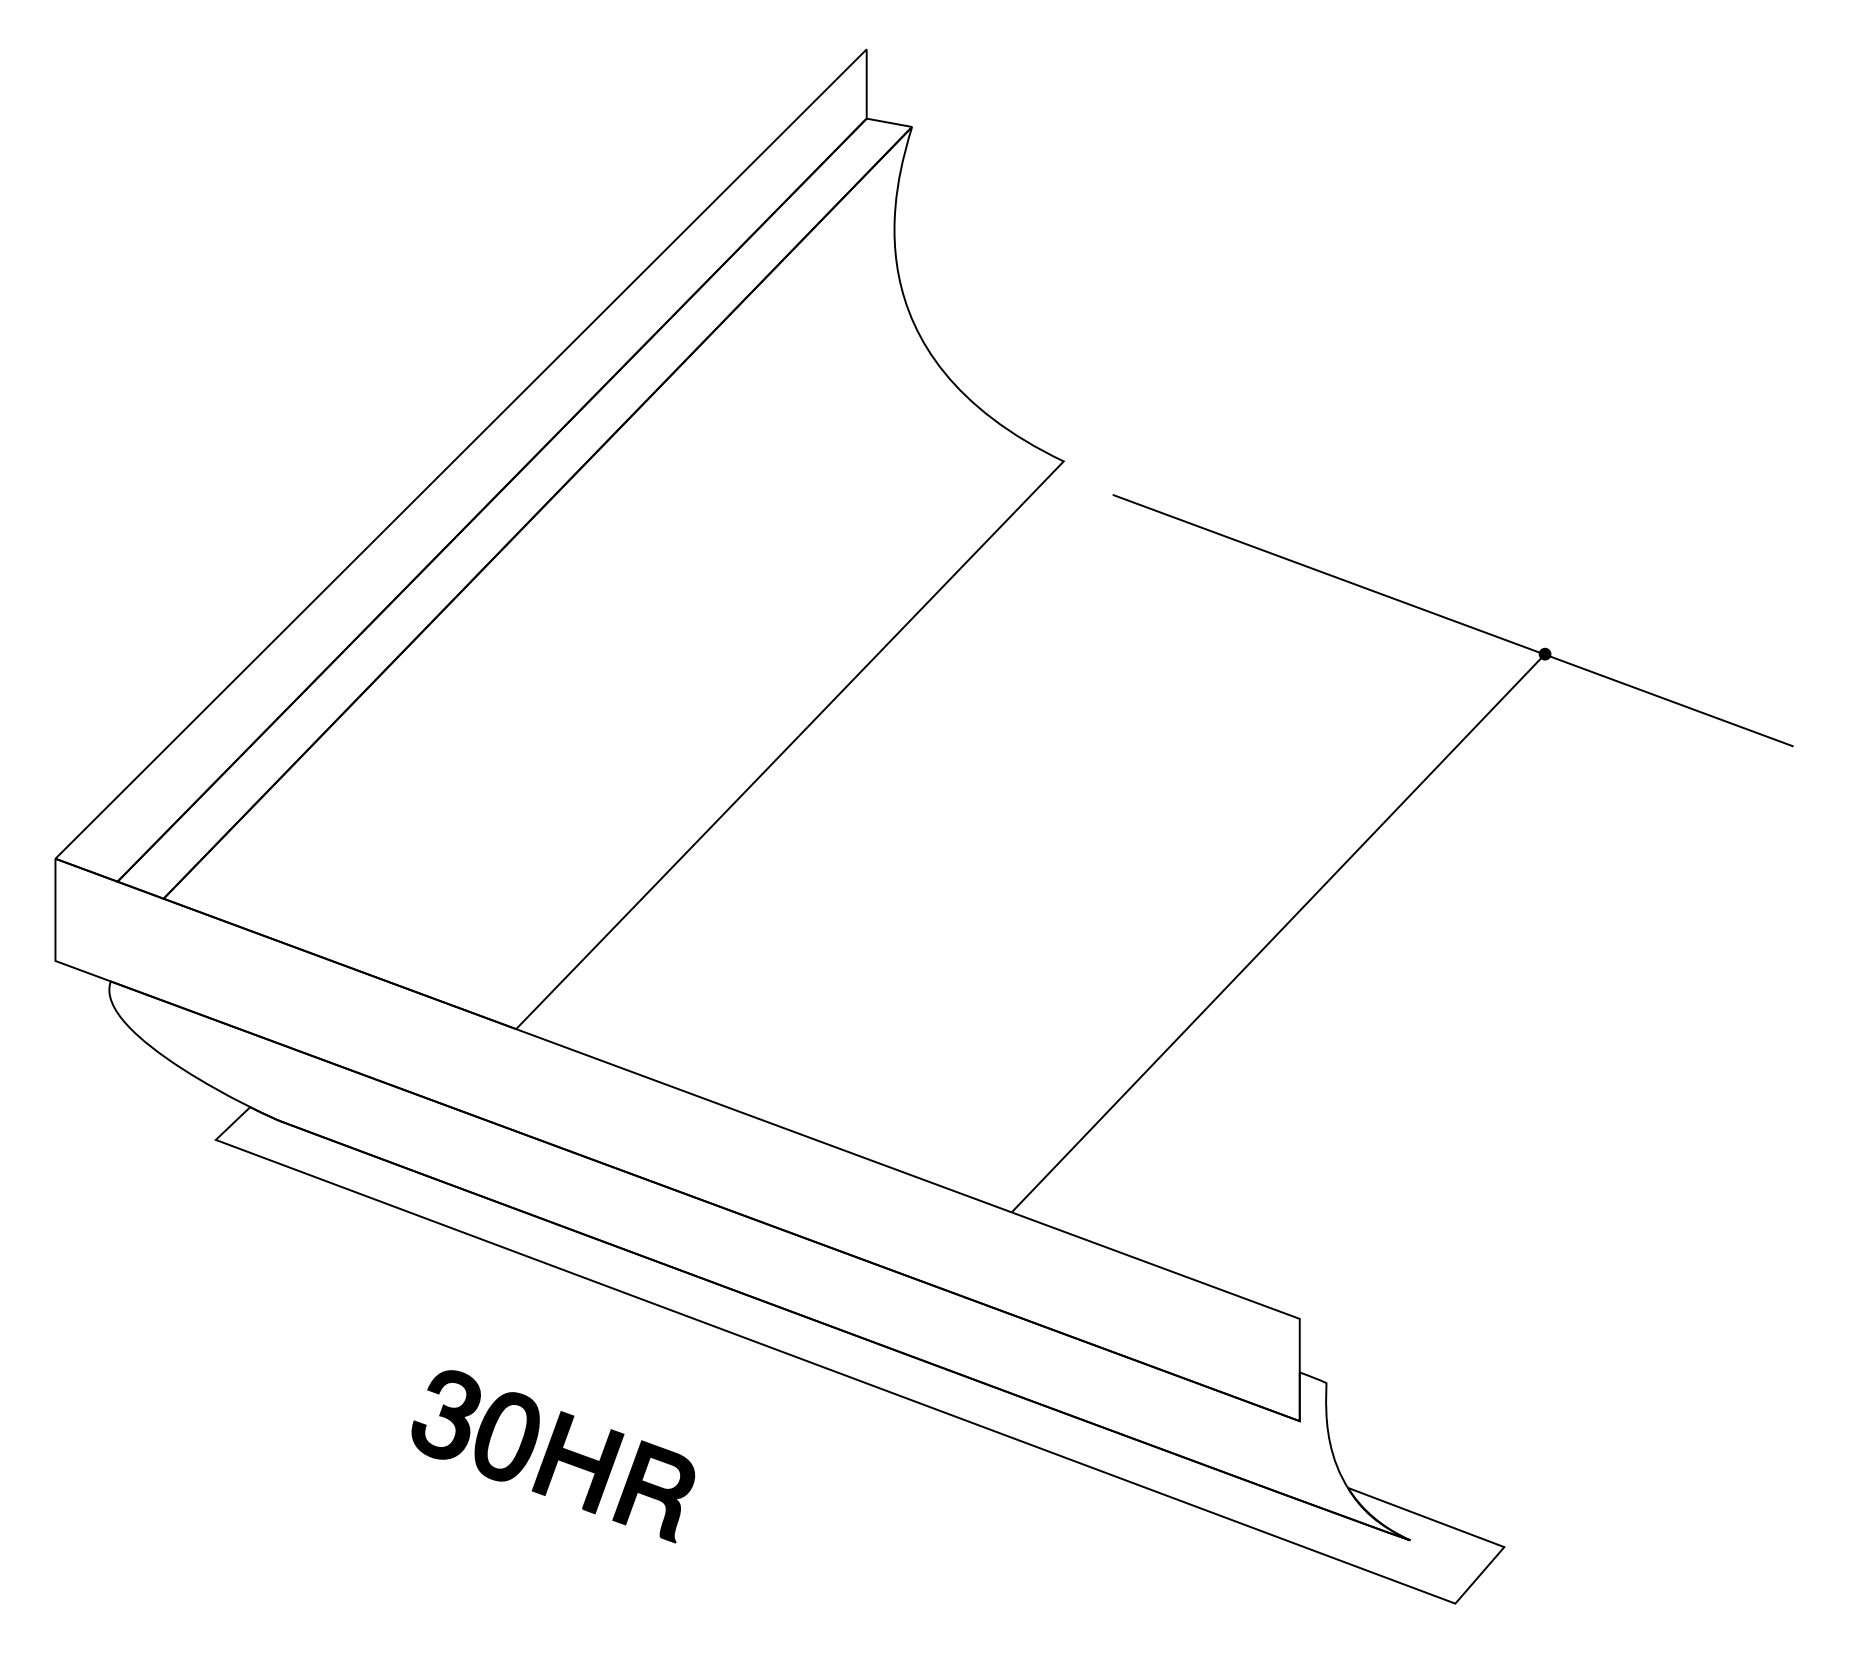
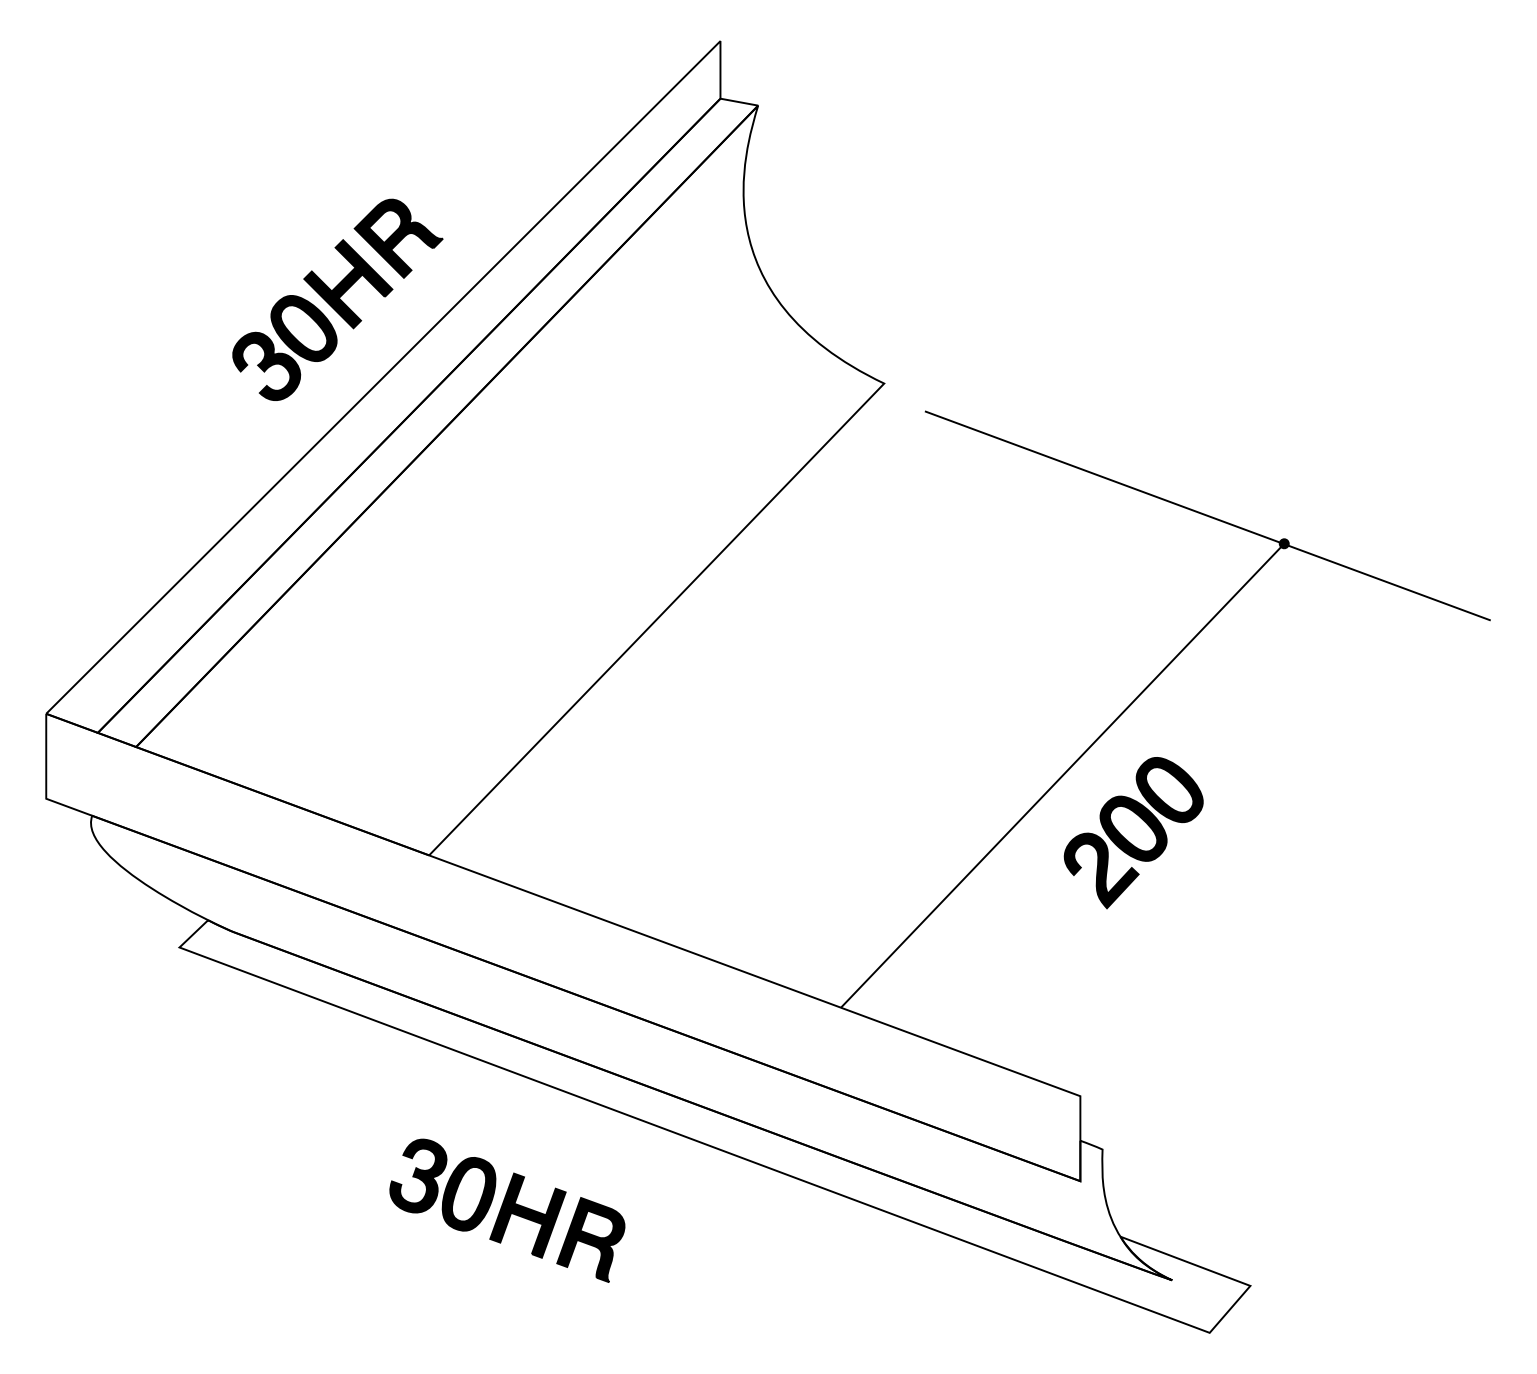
part: (406, 360) -> (337, 299), added
part: (1363, 1001) -> (1133, 832), added
part: (553, 1456) -> (507, 1210), moved

